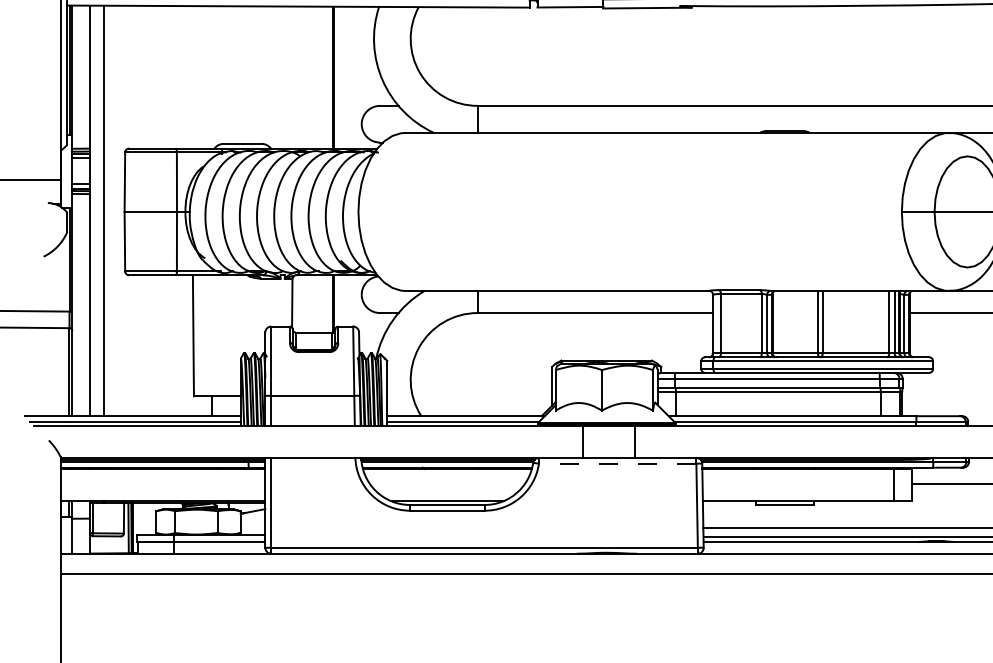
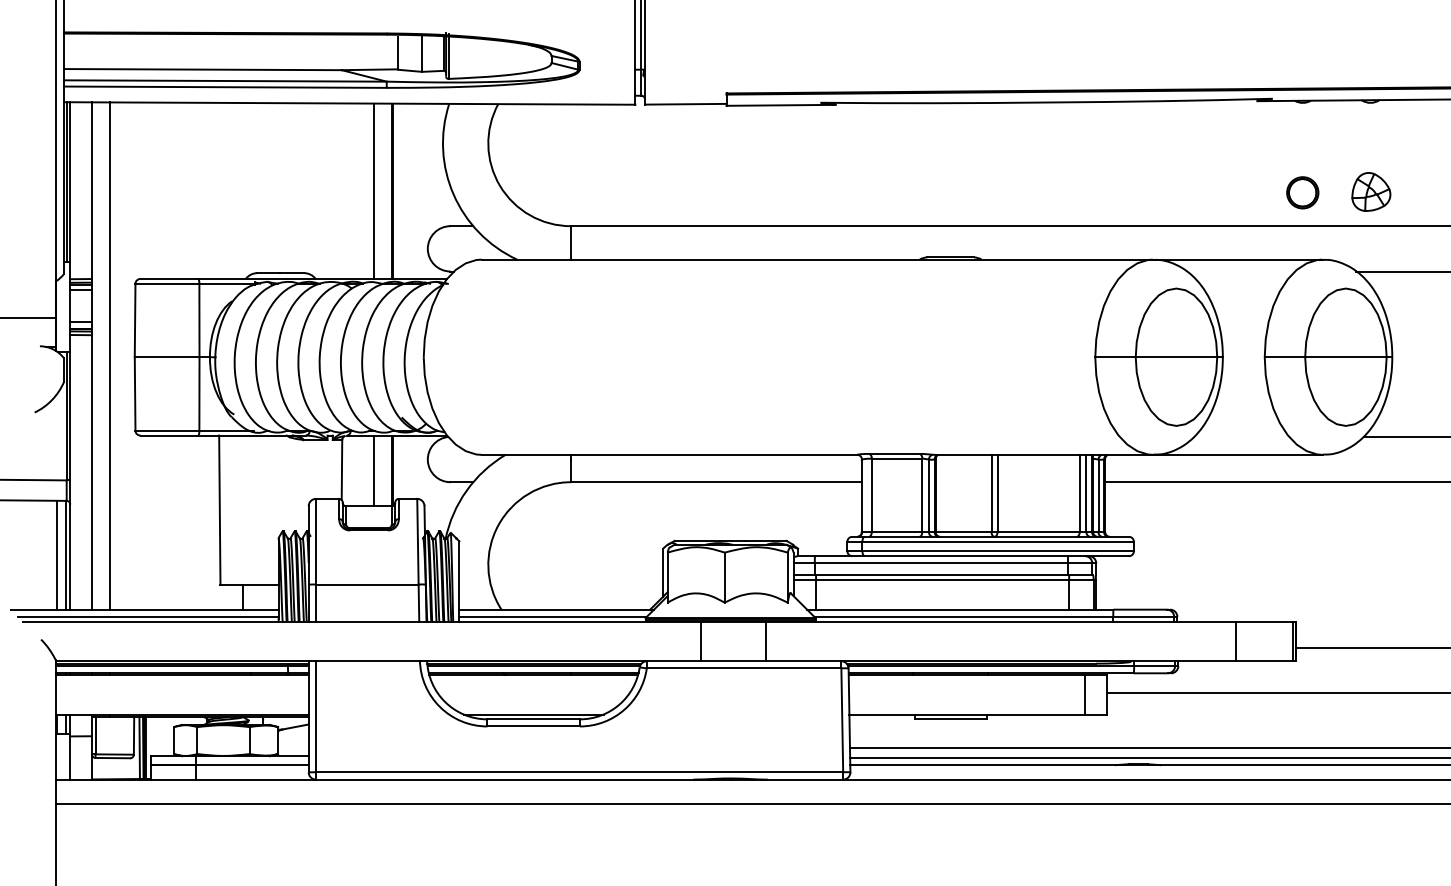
line: (317, 77) -> (373, 190), added
line: (317, 303) -> (373, 470), added
line: (61, 371) -> (56, 554), added
line: (617, 463) -> (743, 668), dashed -> solid

